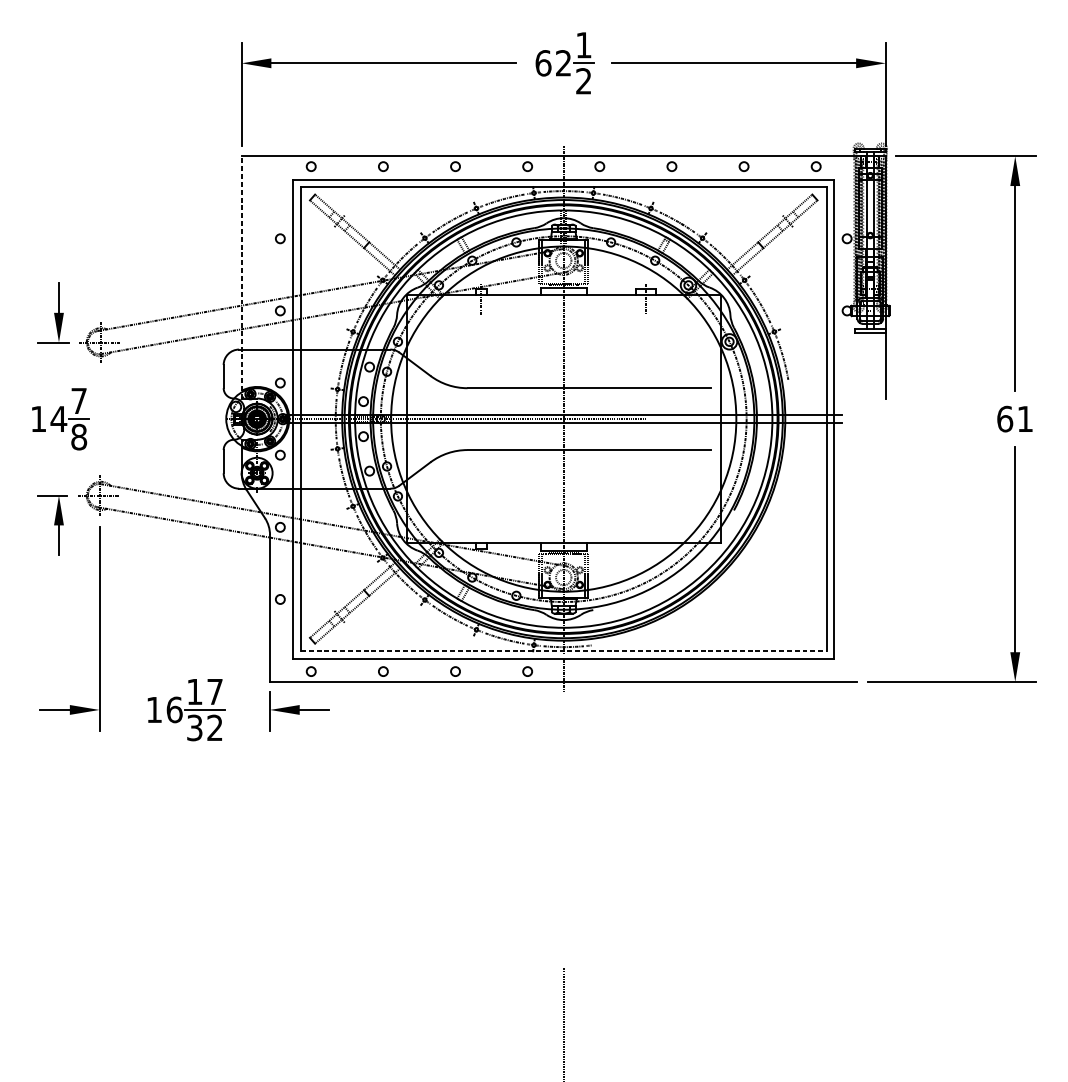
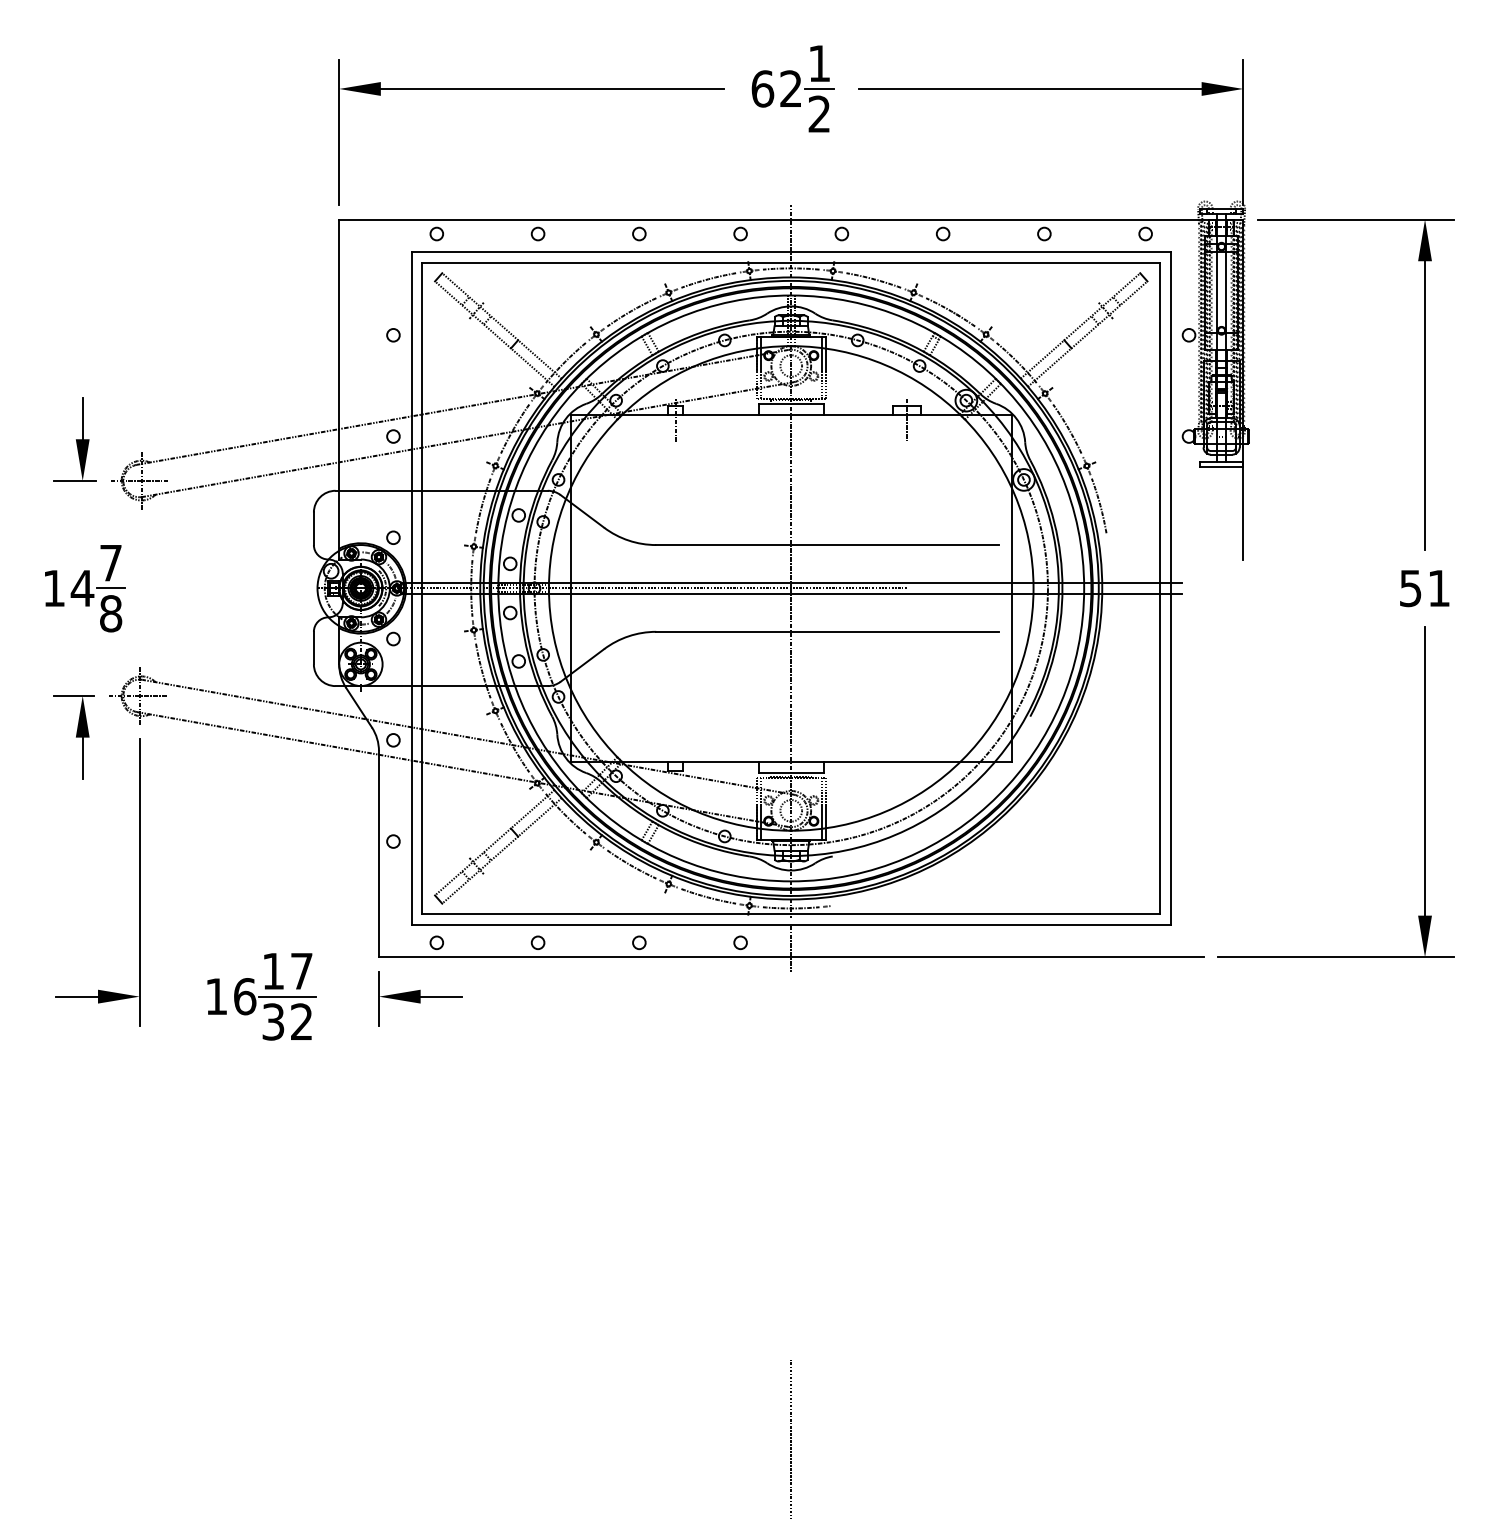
line: (241, 277) -> (339, 389), dashed -> solid
text: (1004, 419) -> (1410, 588), 61 -> 51
line: (563, 650) -> (791, 913), dashed -> solid

